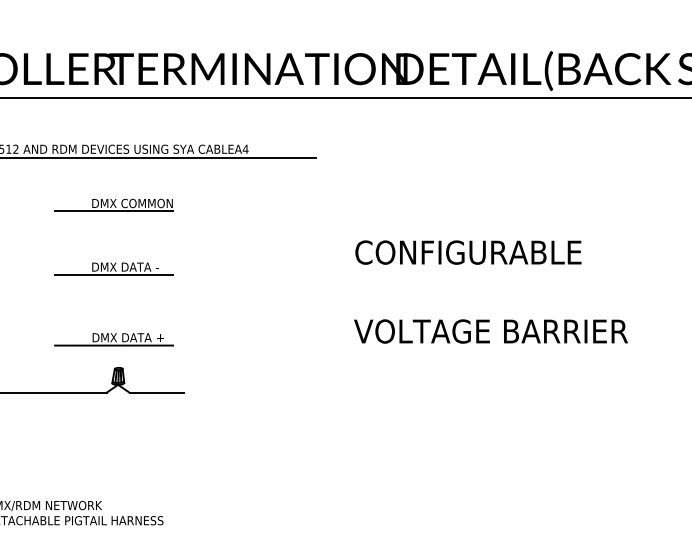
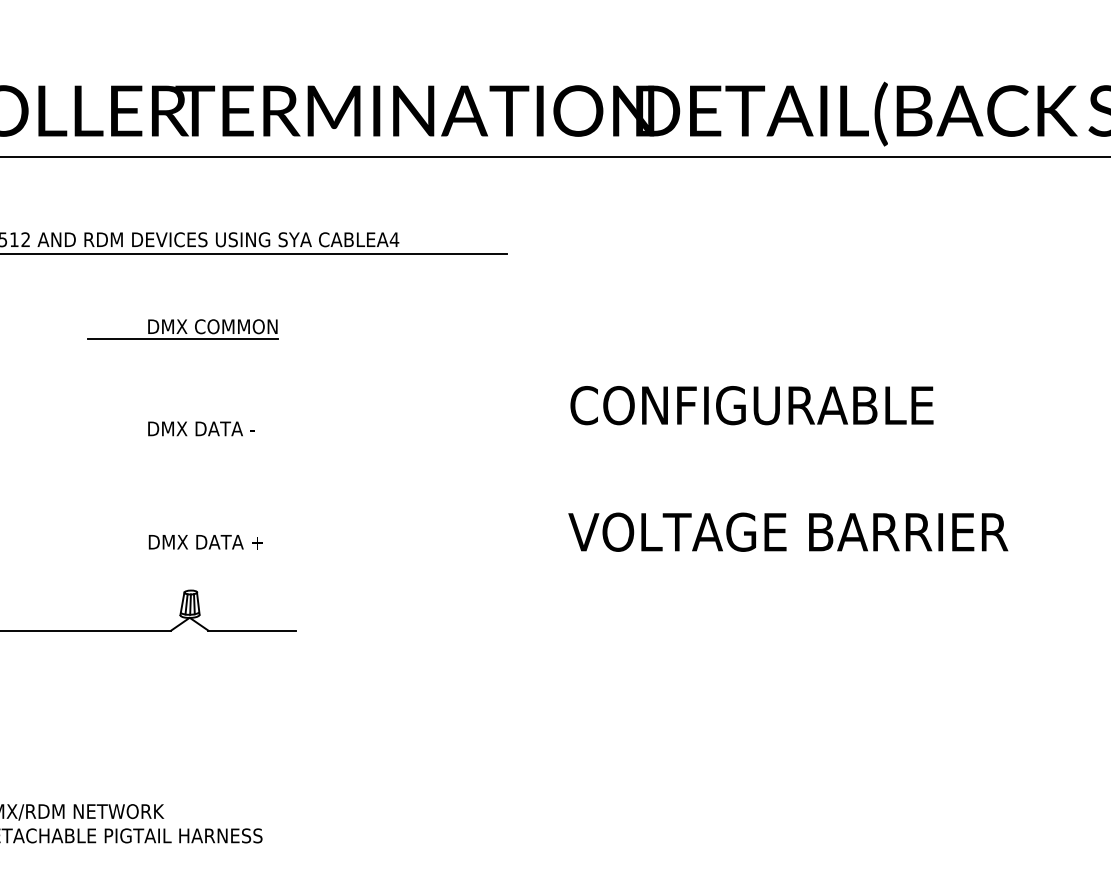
line: (114, 274) -> (183, 440), removed
line: (114, 345) -> (183, 554), removed

